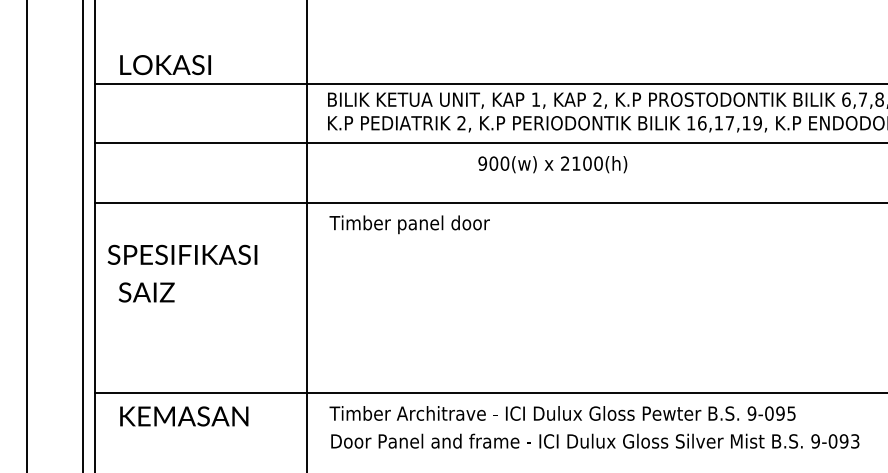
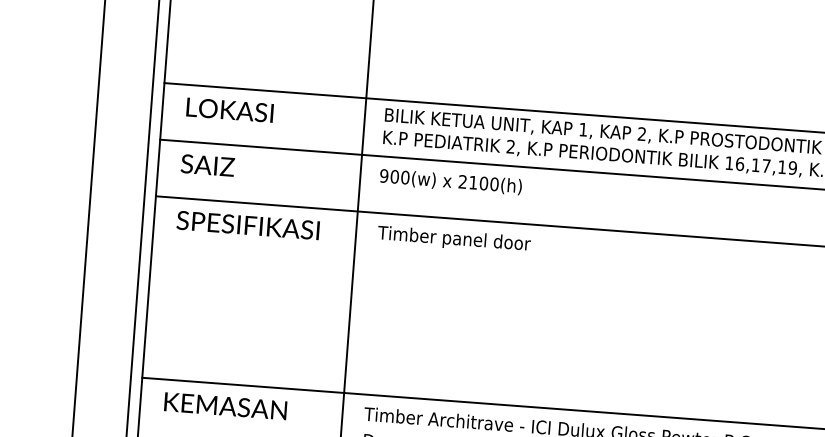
text: (165, 65) -> (229, 110), moved
text: (552, 164) -> (450, 181), moved
text: (182, 254) -> (248, 225), moved
text: (146, 292) -> (207, 165), moved

